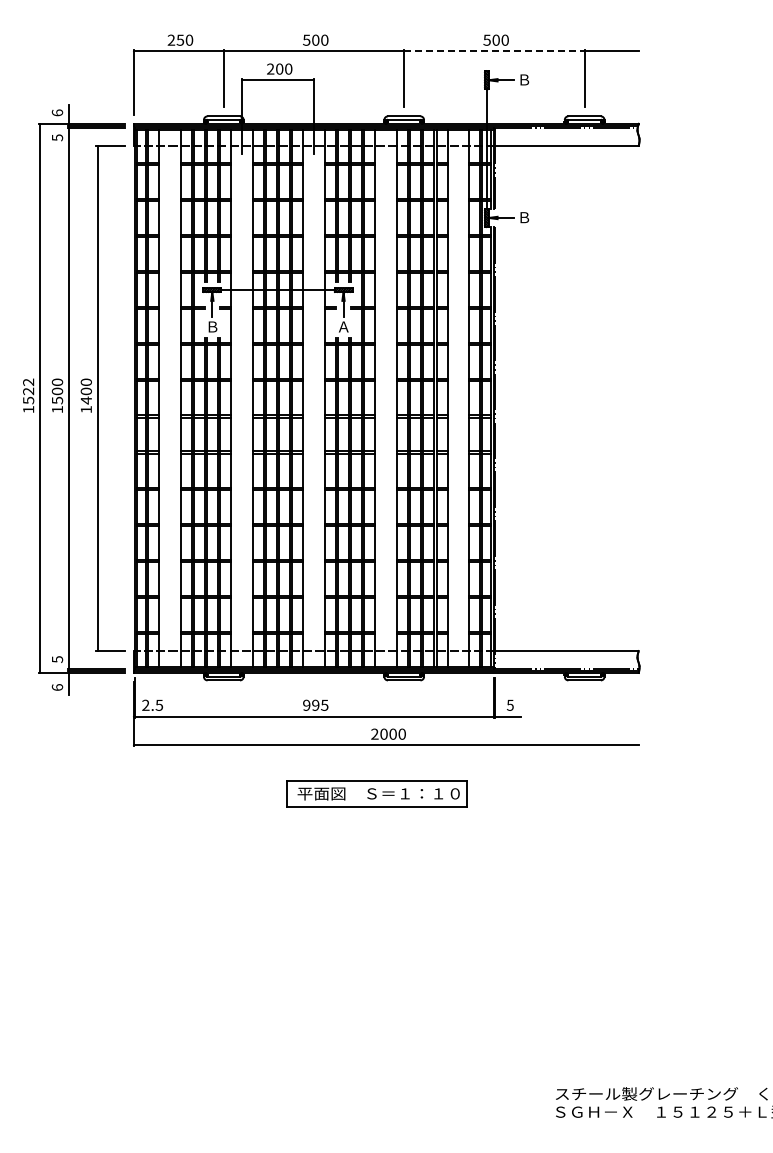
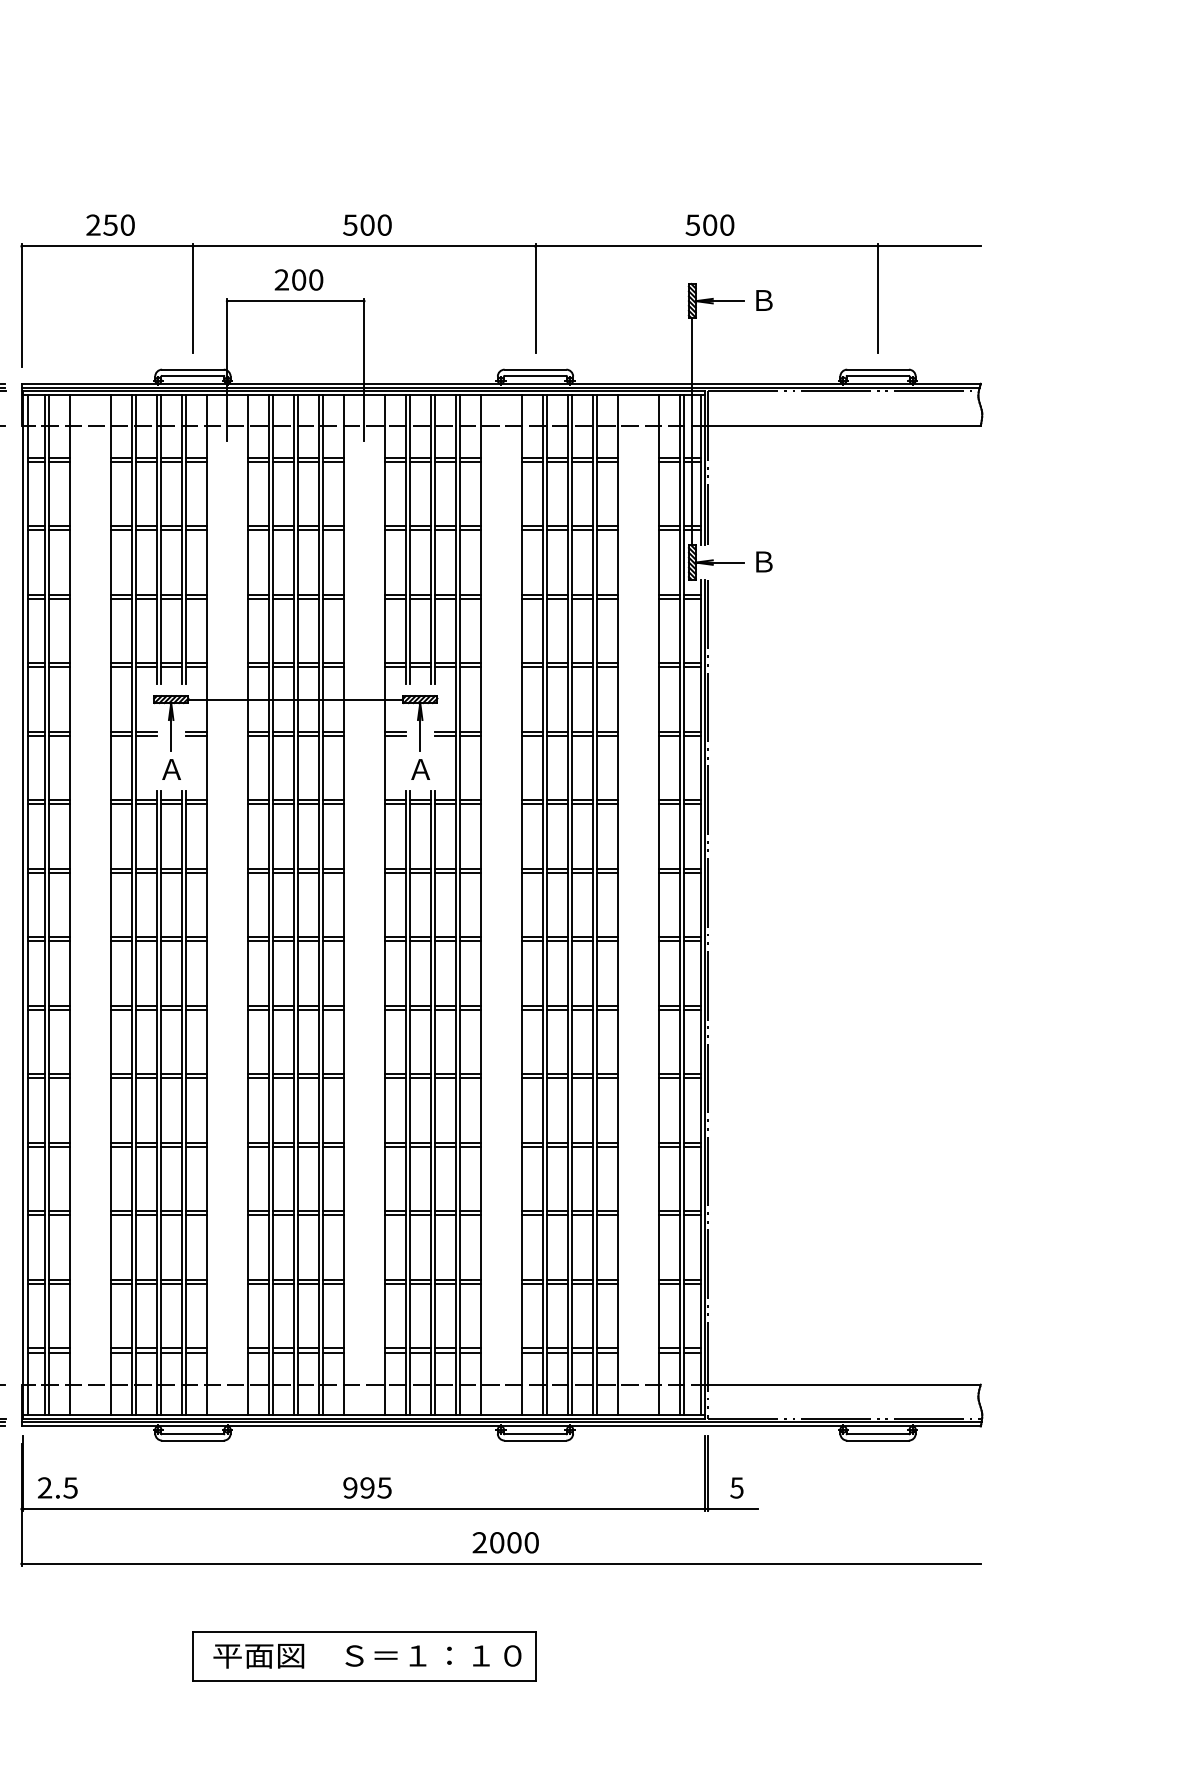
line: (494, 51) -> (706, 246), dashed -> solid
text: (212, 326) -> (171, 768), Ｂ -> Ａ
part: (376, 793) -> (363, 1655), moved

